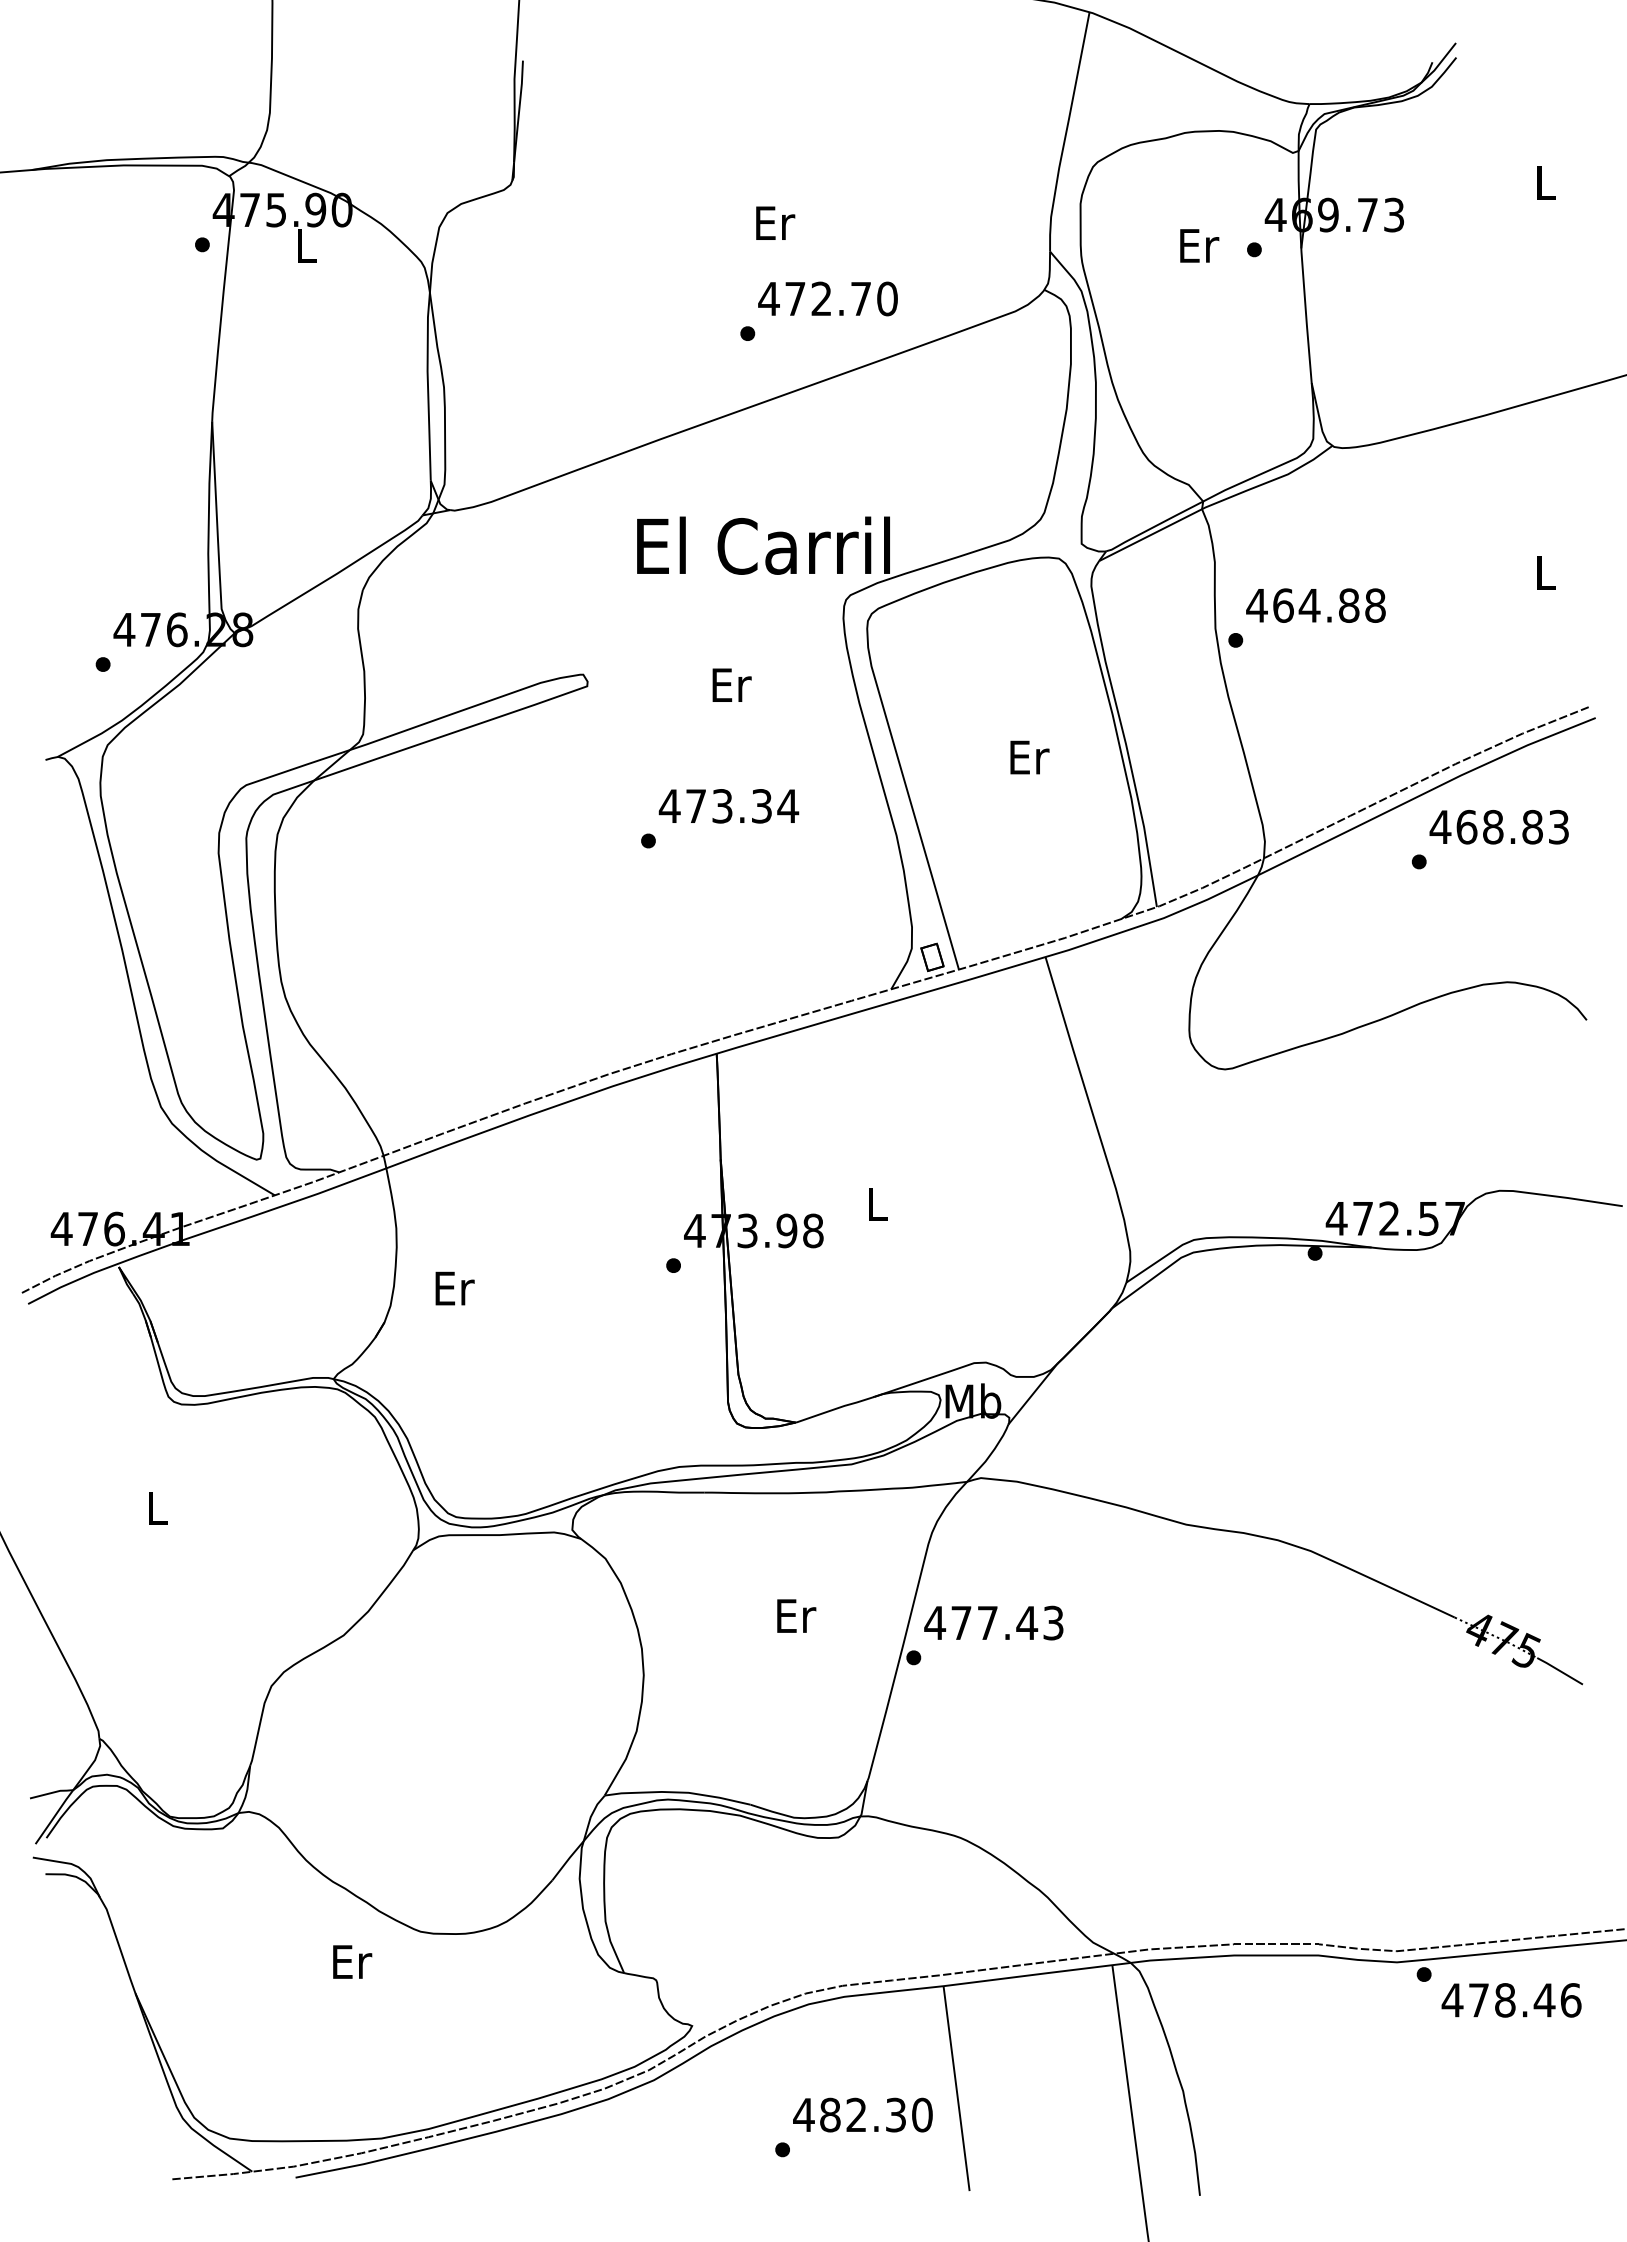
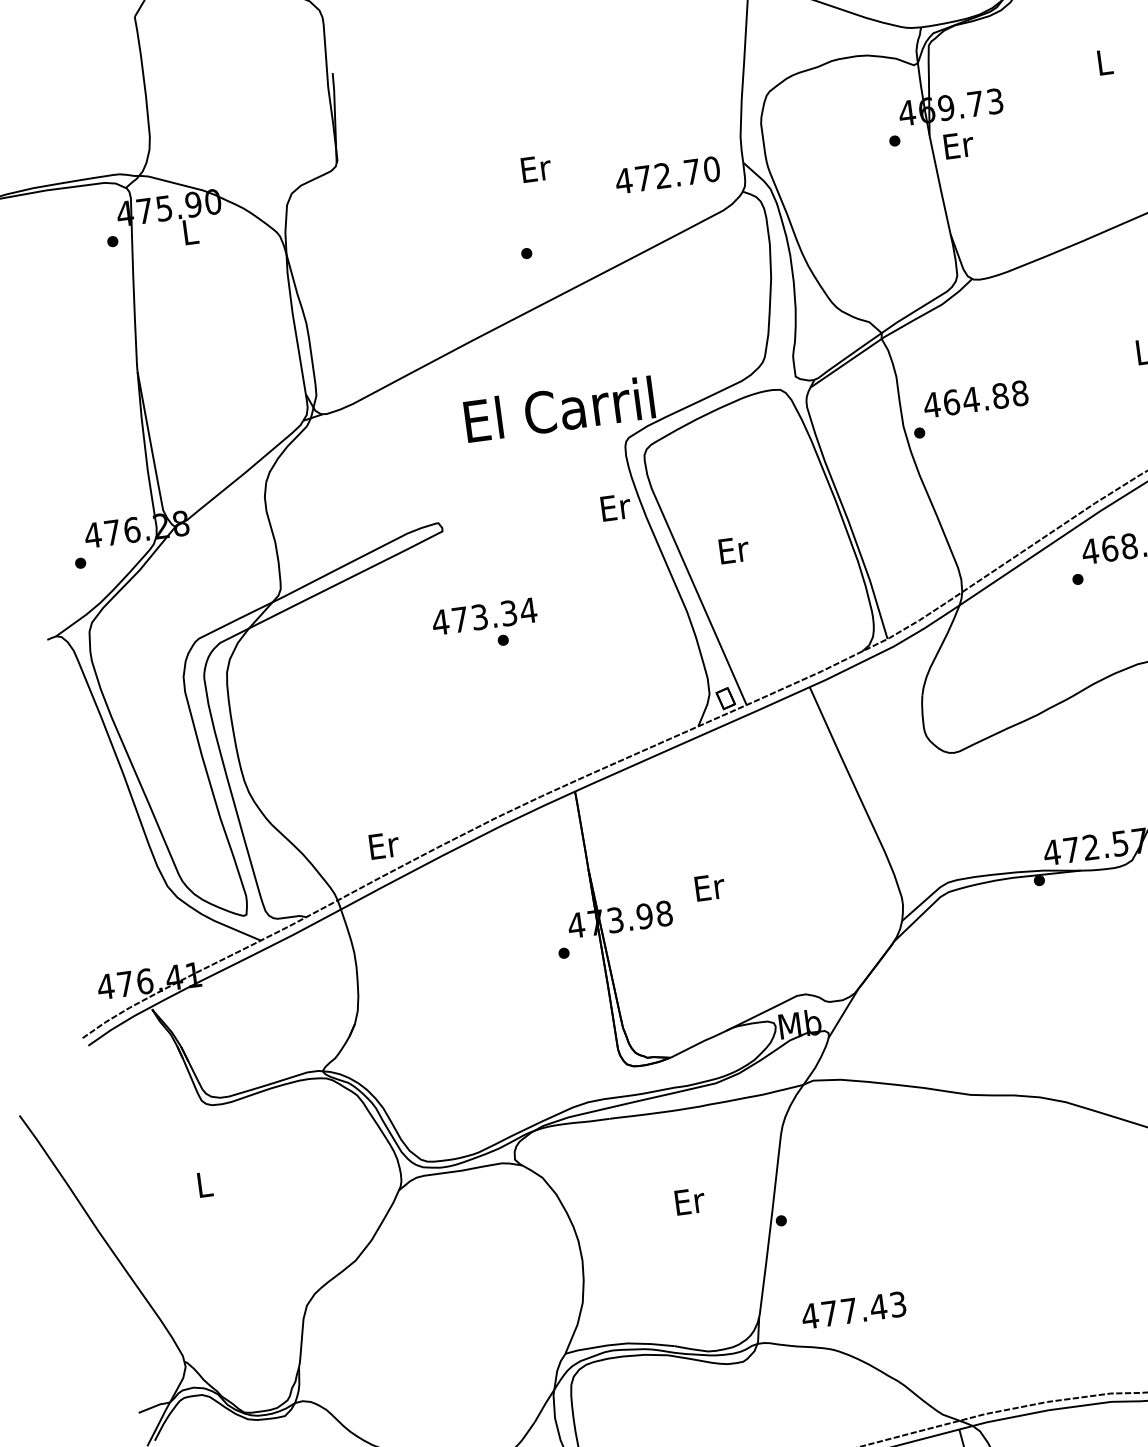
text: (1199, 245) -> (958, 145), moved
text: (827, 298) -> (667, 174), moved
text: (731, 684) -> (615, 506), moved
text: (1029, 757) -> (733, 550), moved
text: (728, 806) -> (484, 616), moved
text: (878, 1204) -> (710, 887), L -> Er
text: (454, 1288) -> (384, 845), moved
text: (993, 1622) -> (853, 1310), moved

